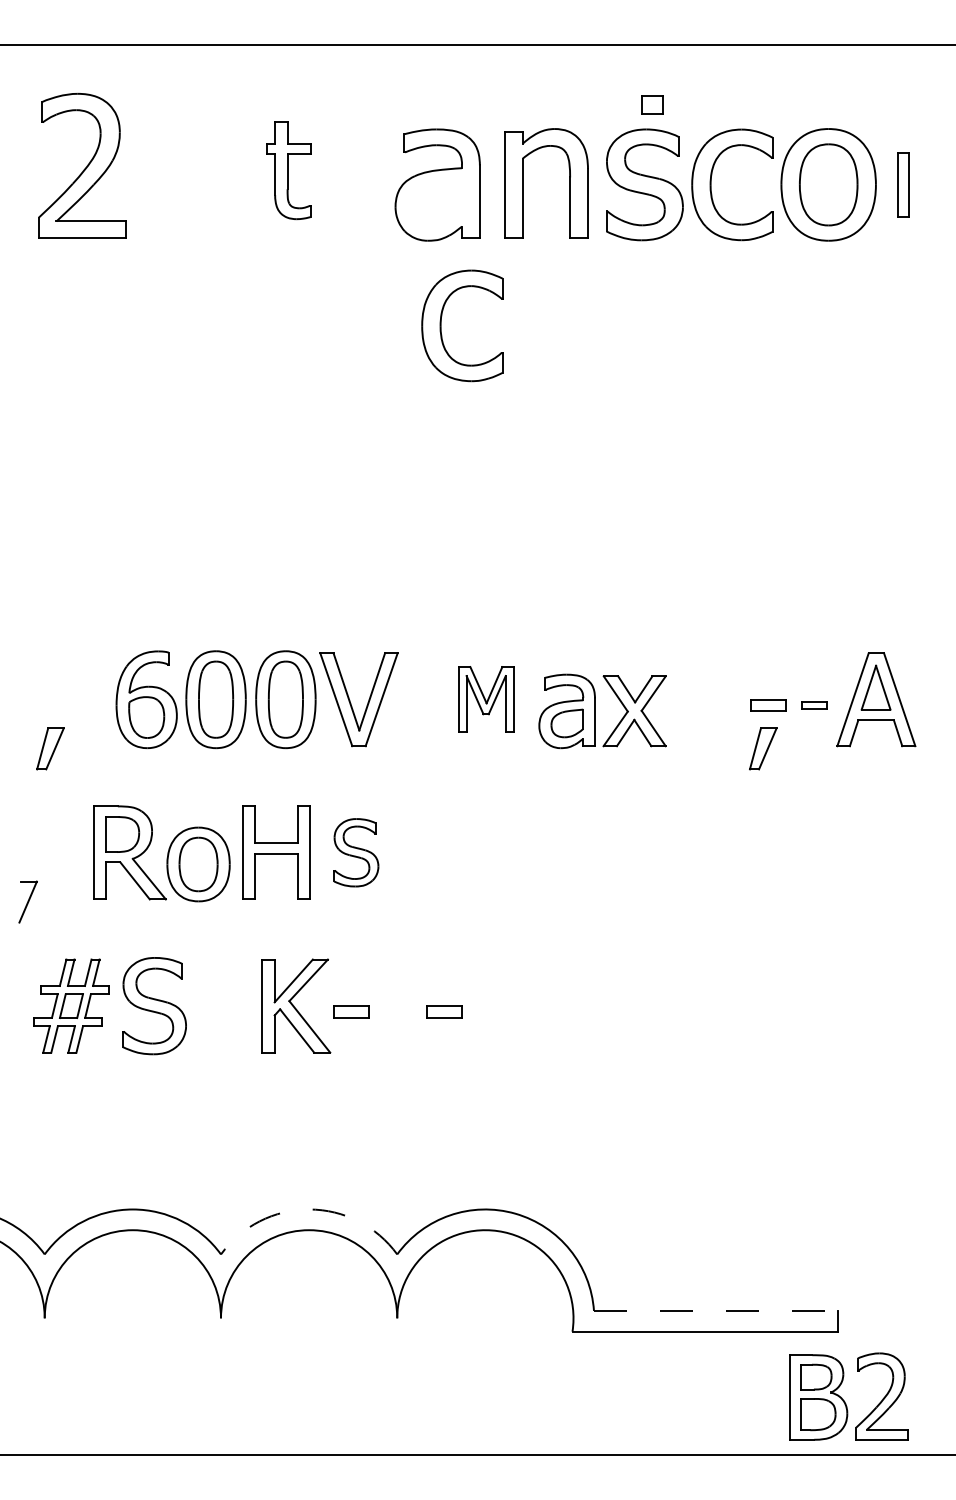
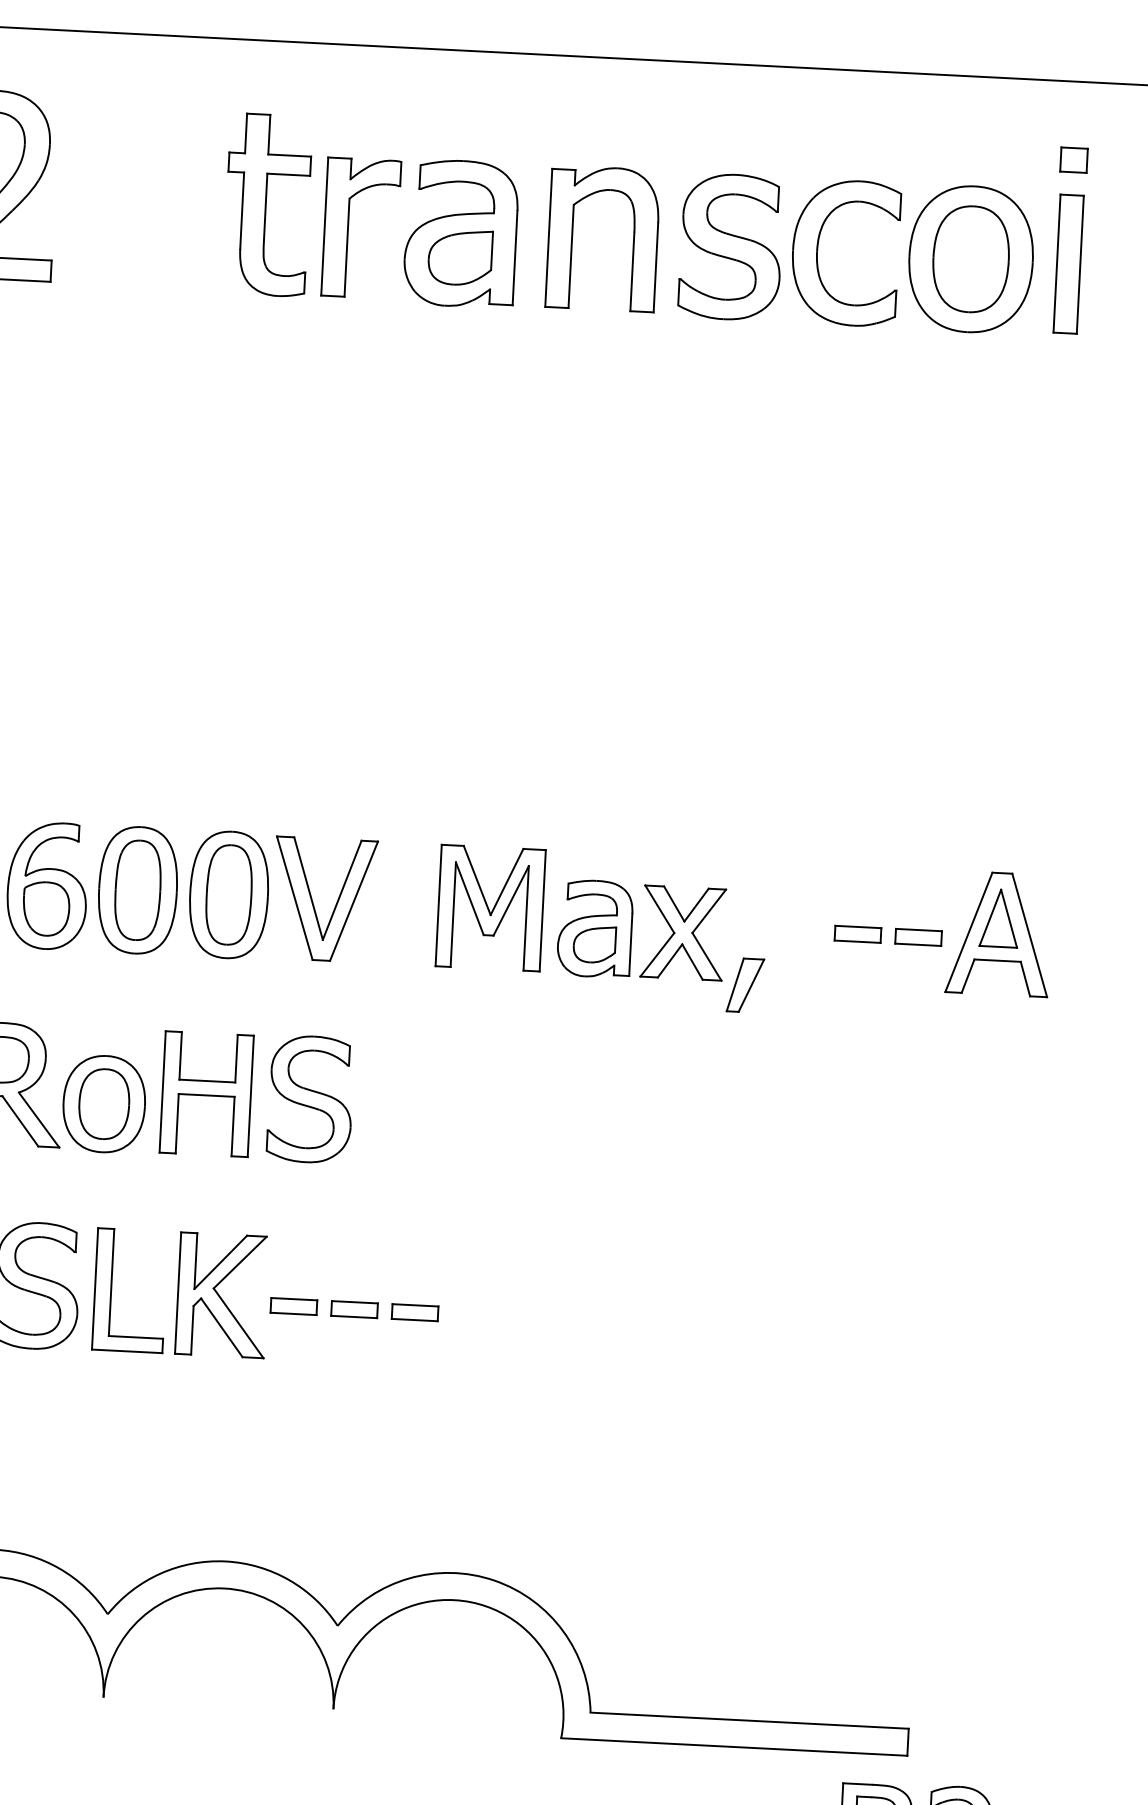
part: (652, 104) -> (1074, 159), moved
part: (288, 170) -> (267, 204), size x1.43
part: (351, 184) -> (348, 227), added
part: (903, 184) -> (1068, 263), size x1.67
part: (437, 203) -> (459, 257), added
part: (441, 325) -> (456, 417), removed
part: (486, 699) -> (490, 907), size x1.43
part: (814, 705) -> (918, 937), size x1.43
part: (763, 748) -> (745, 984), moved
part: (356, 852) -> (311, 1098), size x1.43
part: (211, 1006) -> (111, 1290), added
part: (397, 1011) -> (354, 1309), added
arc: (309, 1209) -> (226, 1561), dashed -> solid
line: (715, 1310) -> (749, 1720), dashed -> solid

